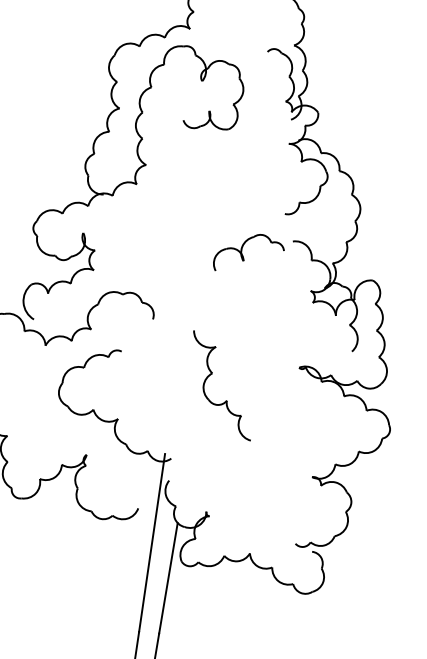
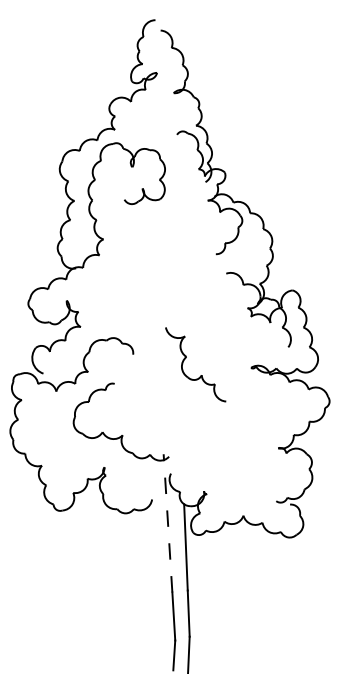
part: (249, 254) -> (195, 290), removed
part: (211, 375) -> (186, 358), moved
line: (151, 541) -> (167, 522), solid -> dashed

